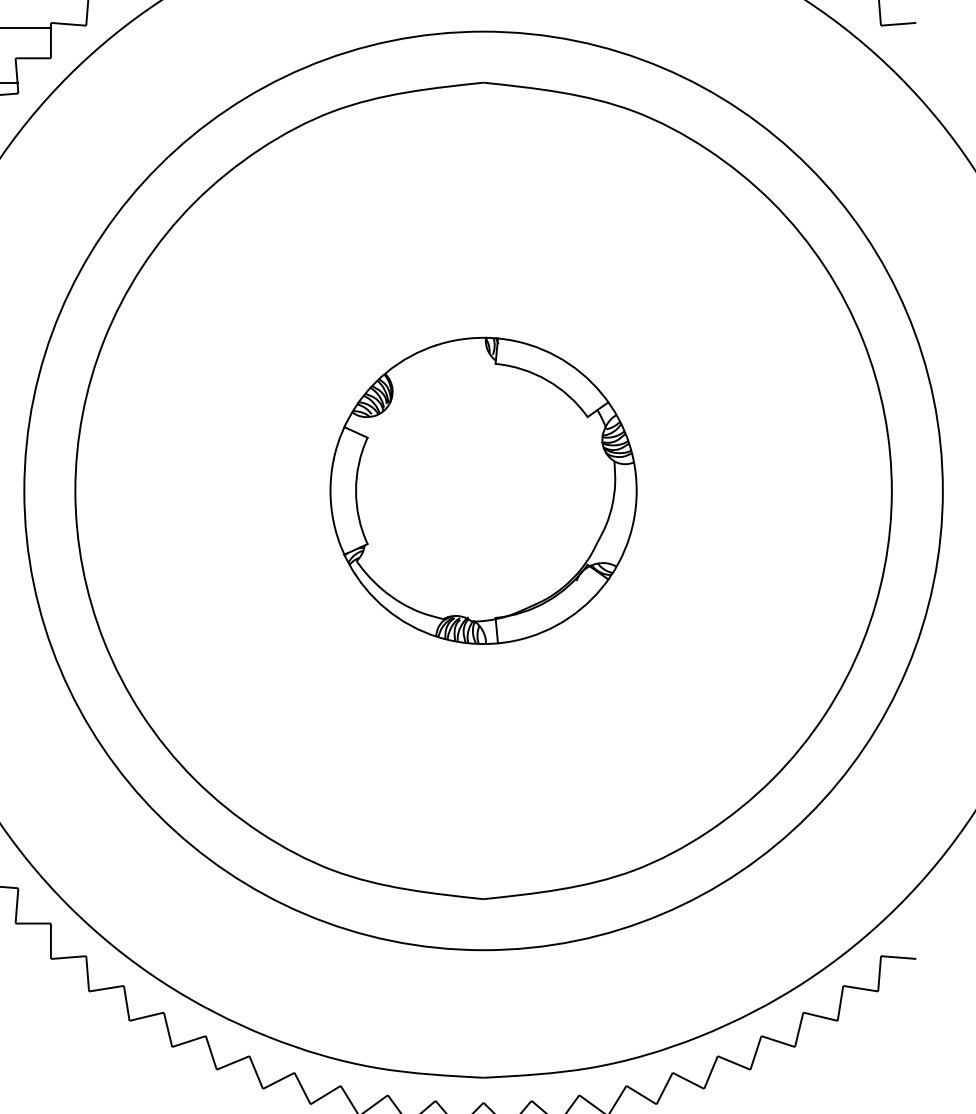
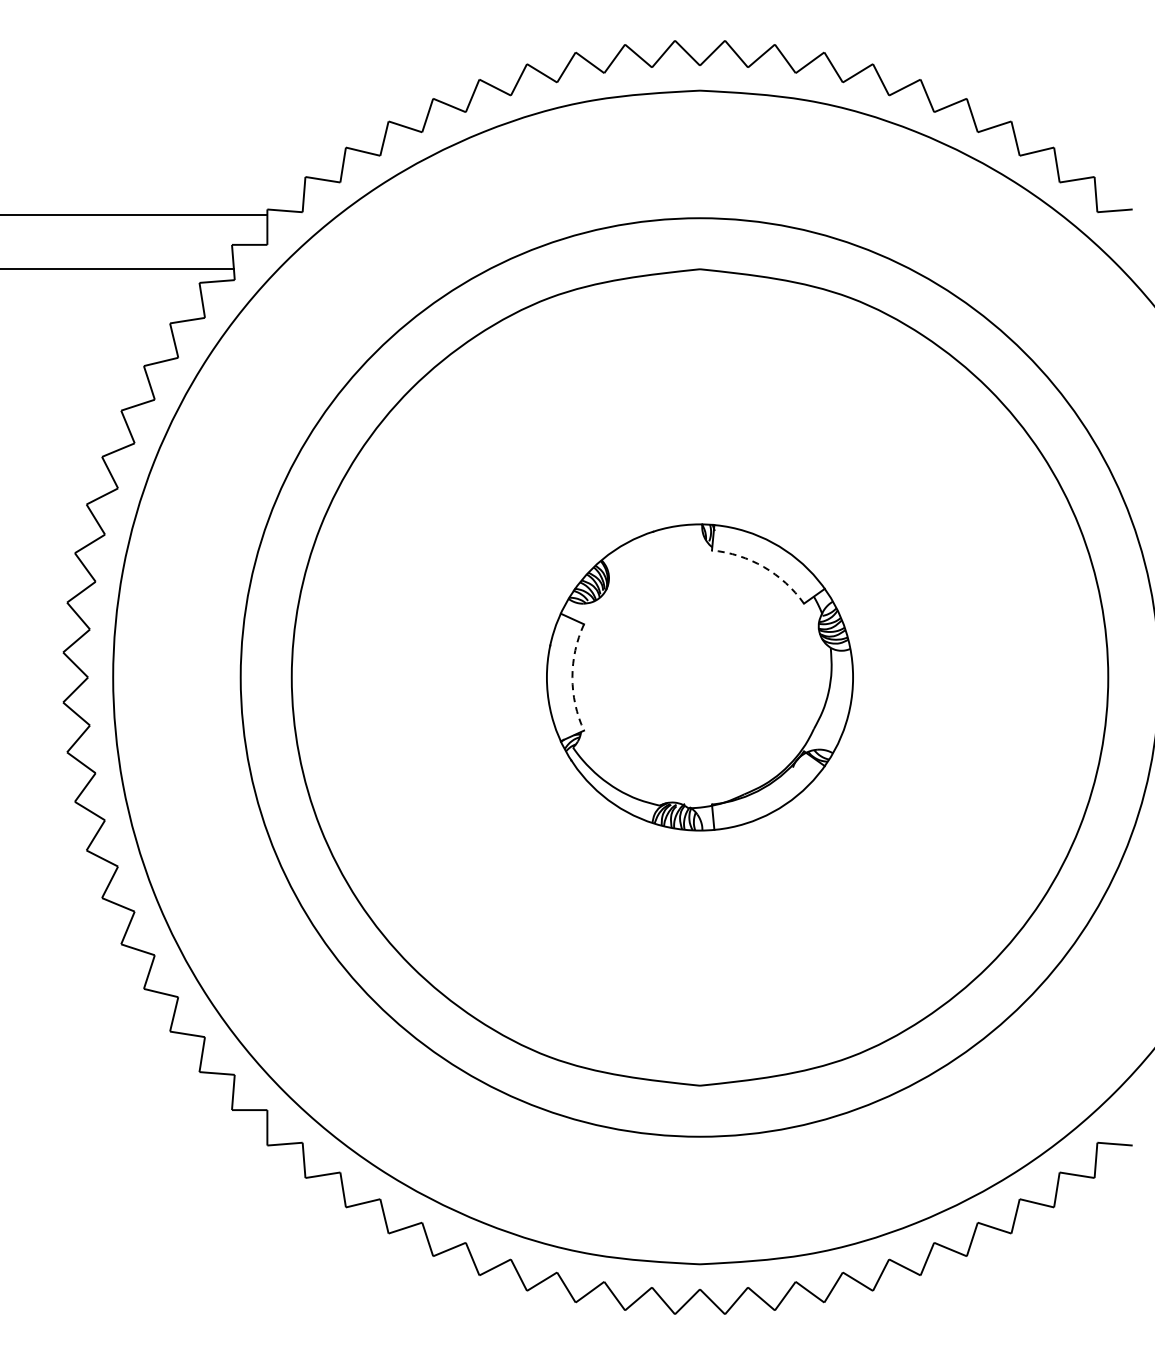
arc: (547, 380) -> (763, 567), solid -> dashed
arc: (356, 490) -> (572, 677), solid -> dashed

